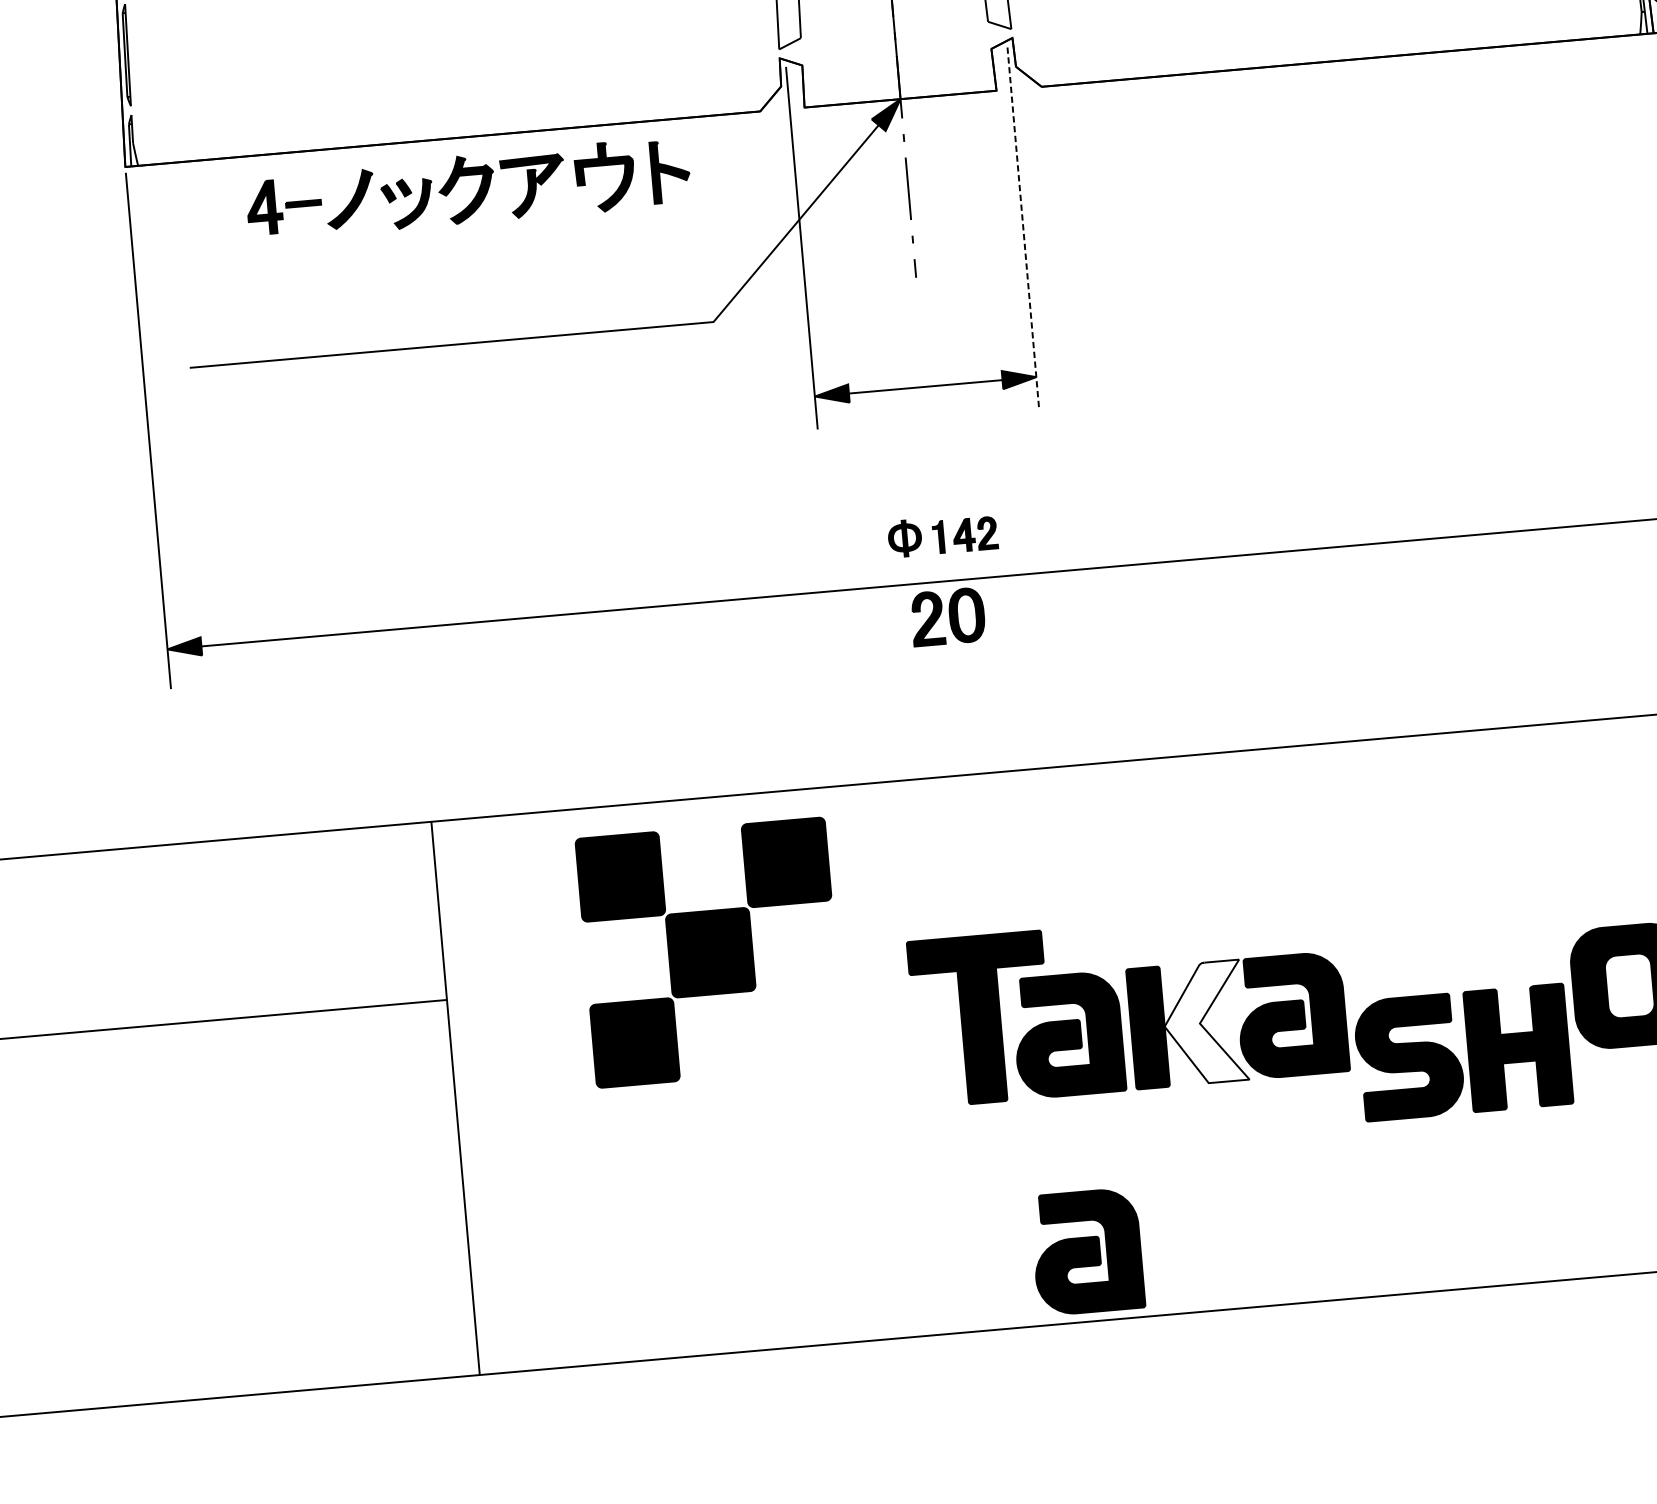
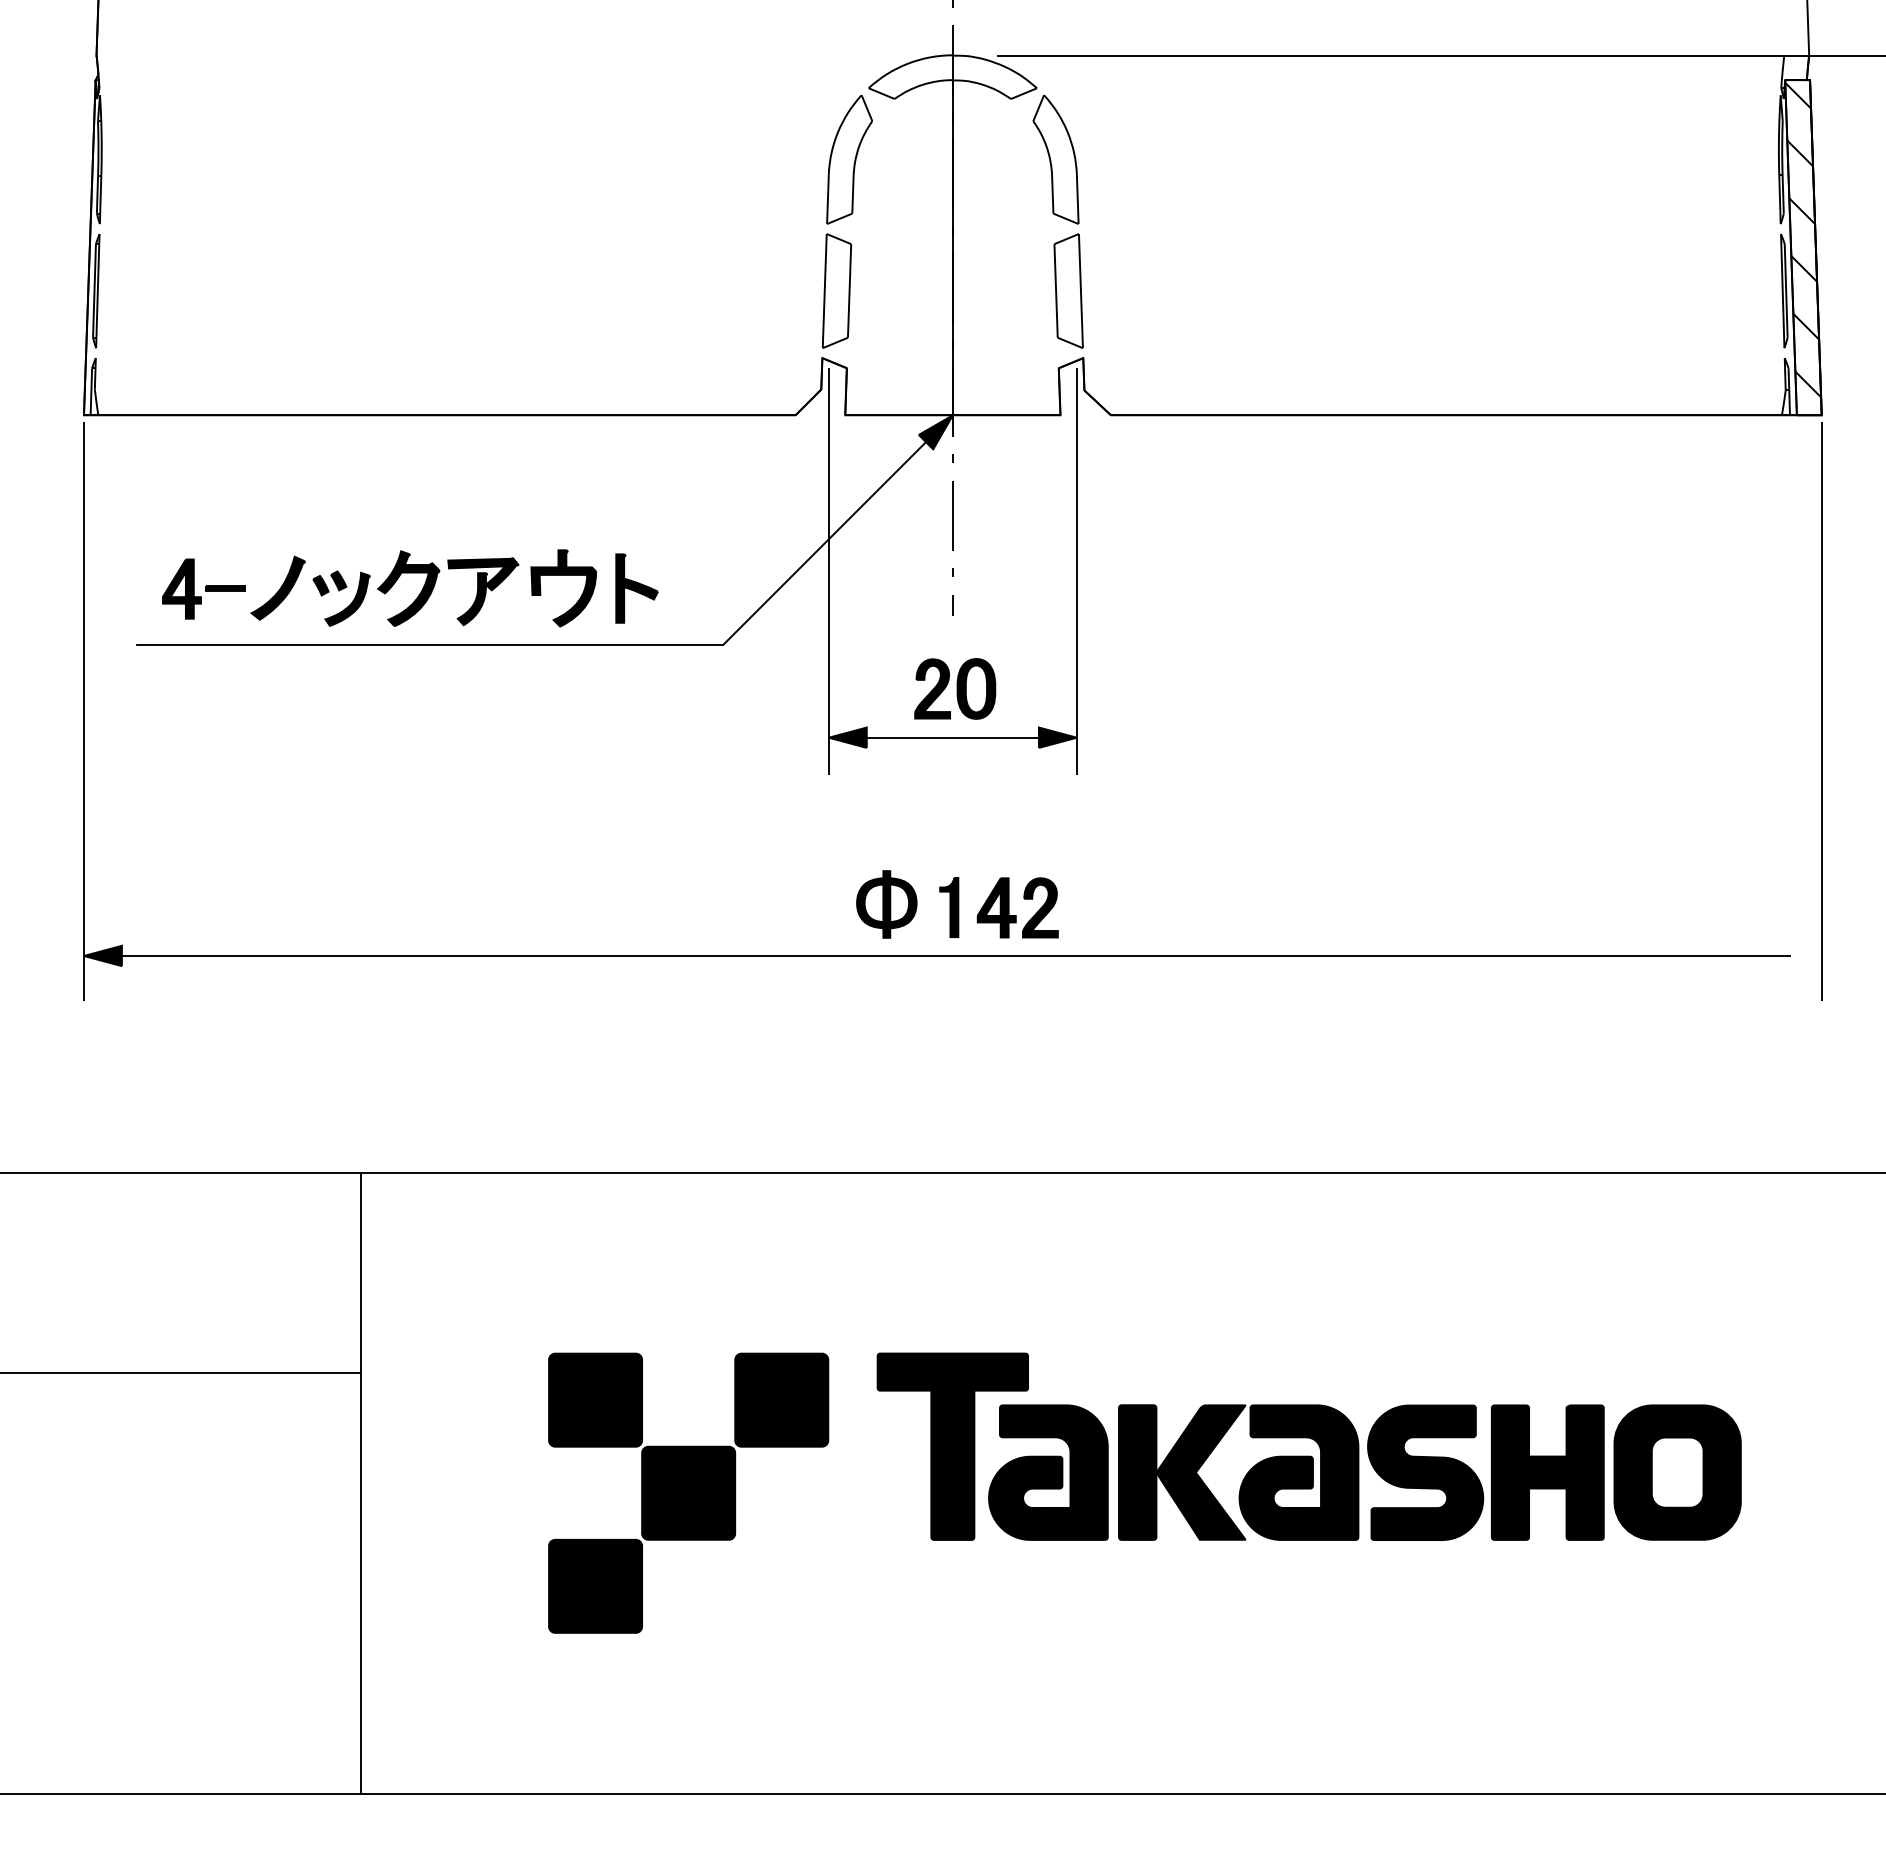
part: (476, 193) -> (419, 593), moved
line: (1023, 228) -> (1076, 571), dashed -> solid
part: (942, 535) -> (957, 904), size x1.67
part: (948, 616) -> (955, 688), moved
part: (710, 952) -> (688, 1492), moved
fill: (1204, 1023) -> (1200, 1472), added
part: (1462, 1052) -> (1485, 1472), moved
part: (1087, 1251) -> (1048, 1715), removed

